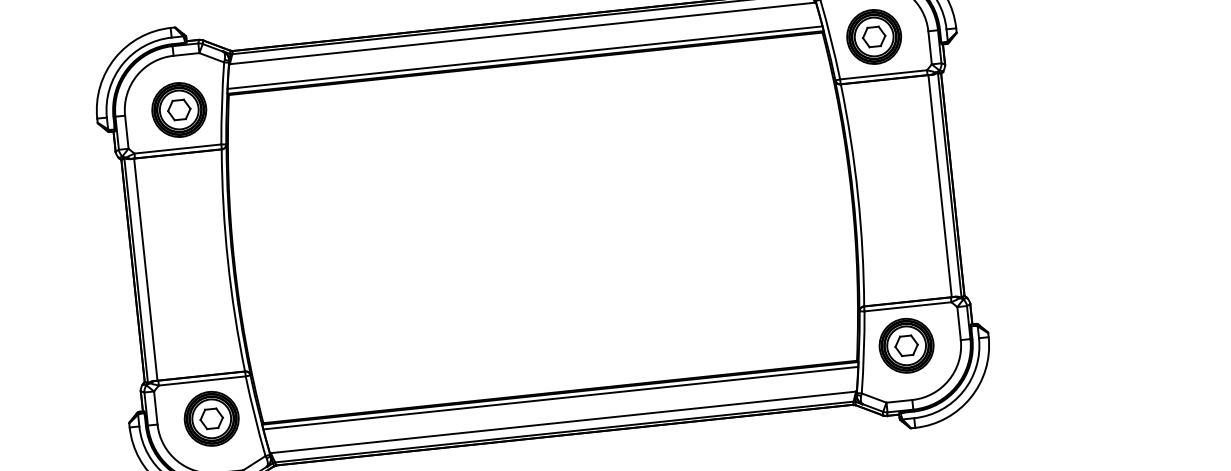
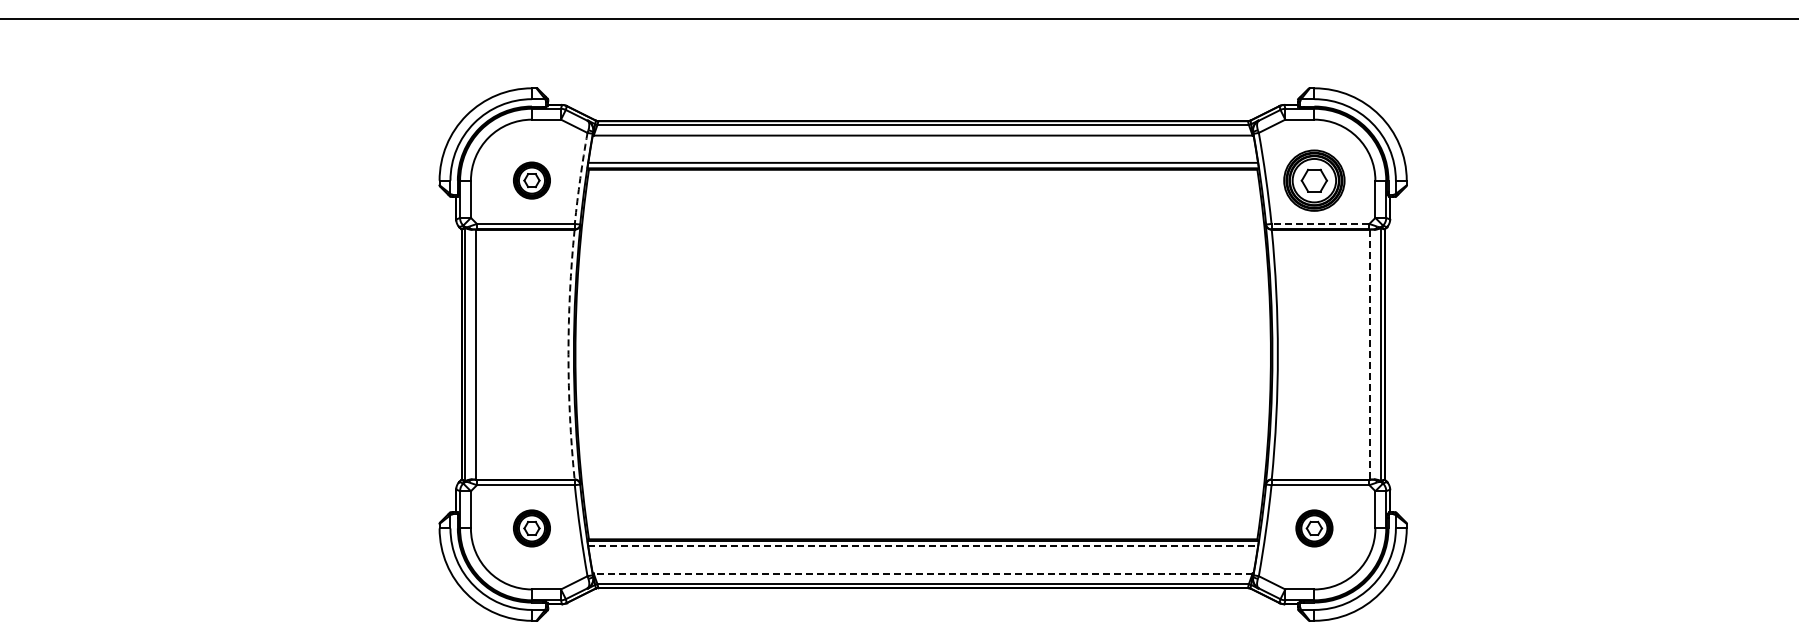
line: (883, 74) -> (1320, 223), solid -> dashed
arc: (222, 103) -> (580, 178), solid -> dashed
part: (178, 109) -> (531, 180), size x0.6
line: (940, 186) -> (1370, 354), solid -> dashed
arc: (227, 260) -> (568, 354), solid -> dashed
part: (906, 345) -> (1314, 528), size x0.6
line: (561, 398) -> (923, 546), solid -> dashed
part: (211, 418) -> (531, 528), size x0.6
line: (562, 422) -> (922, 573), solid -> dashed

